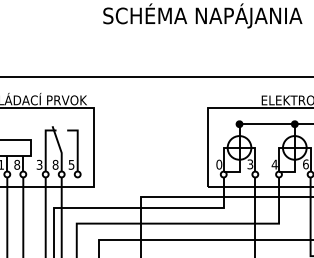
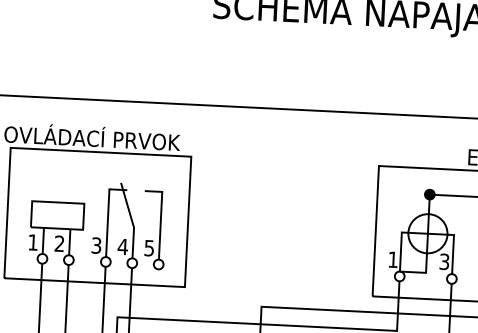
text: (17, 164) -> (60, 243), 8 -> 2
text: (55, 164) -> (122, 246), 8 -> 4
text: (219, 164) -> (393, 259), 0 -> 1

